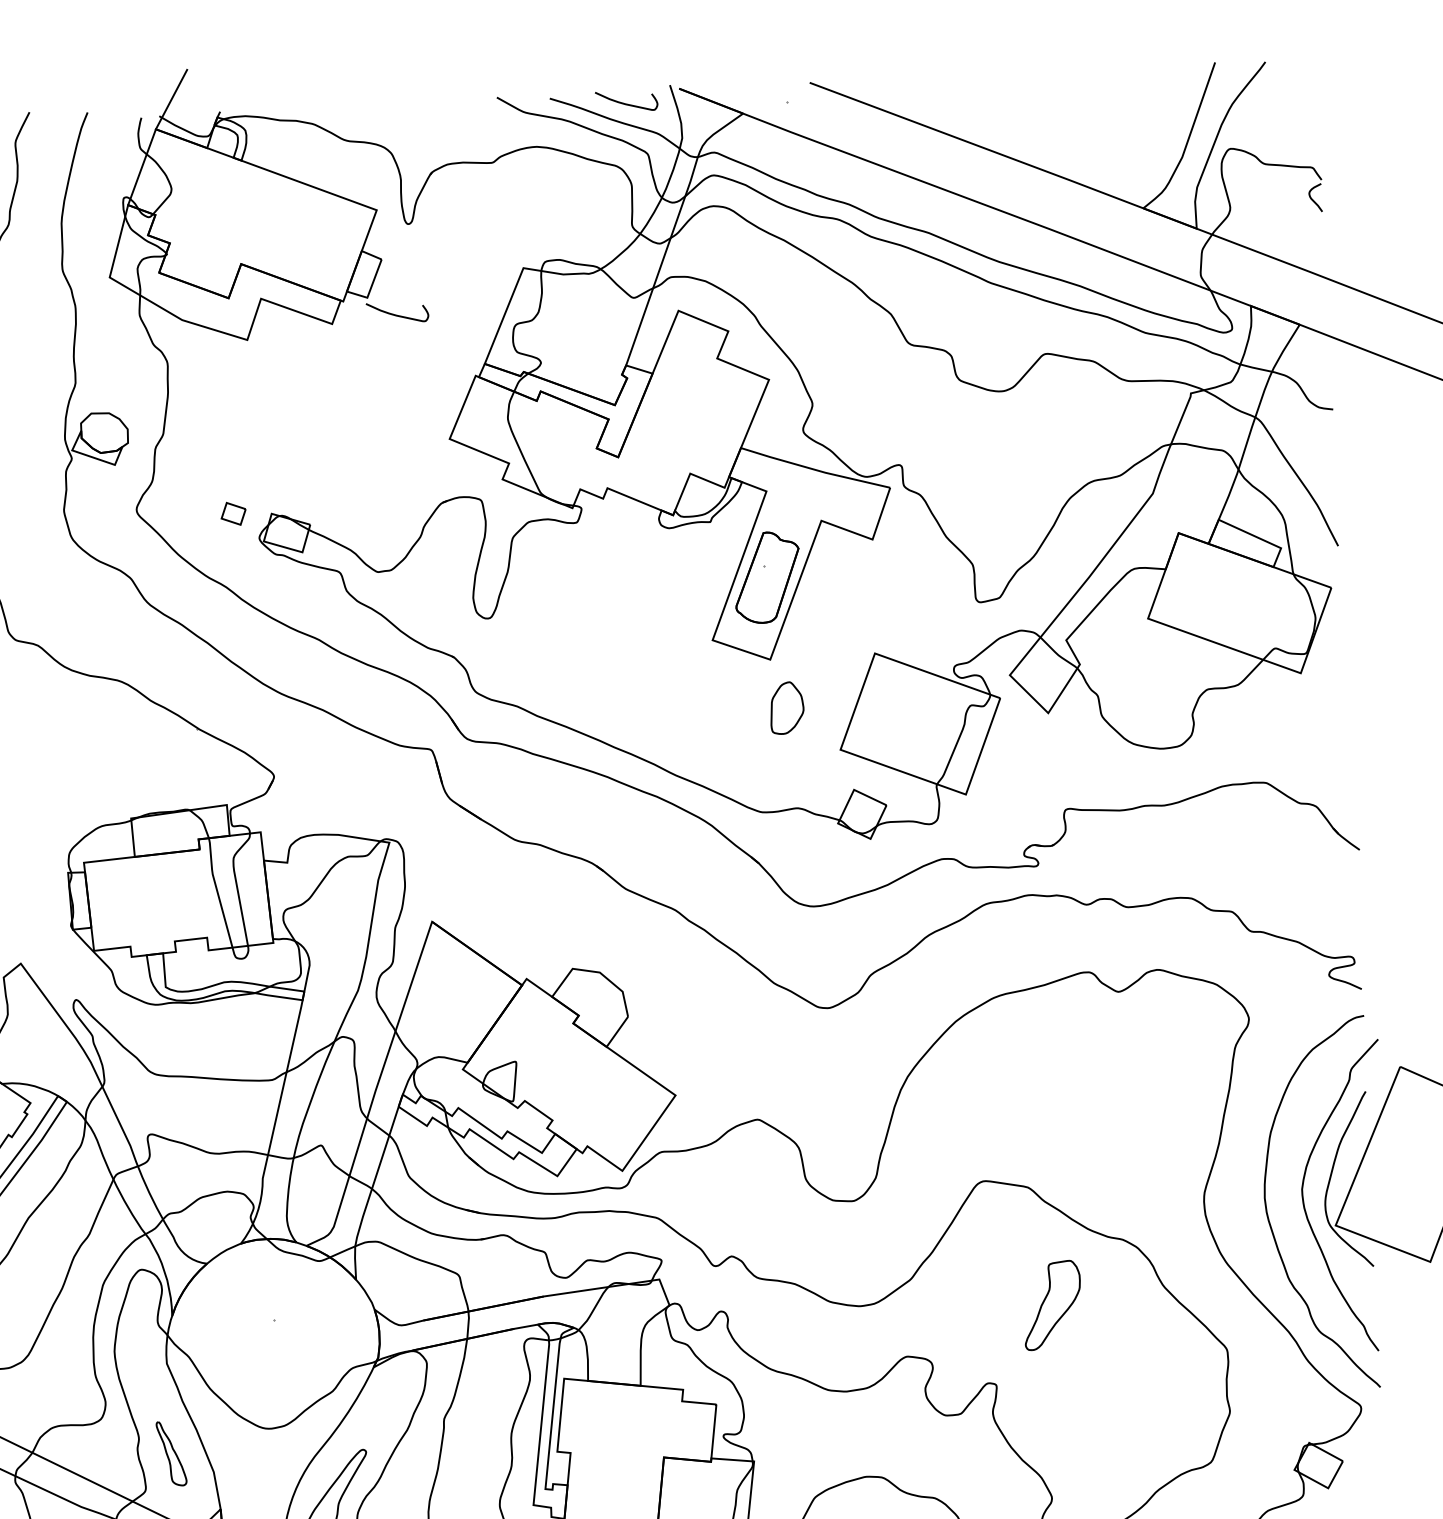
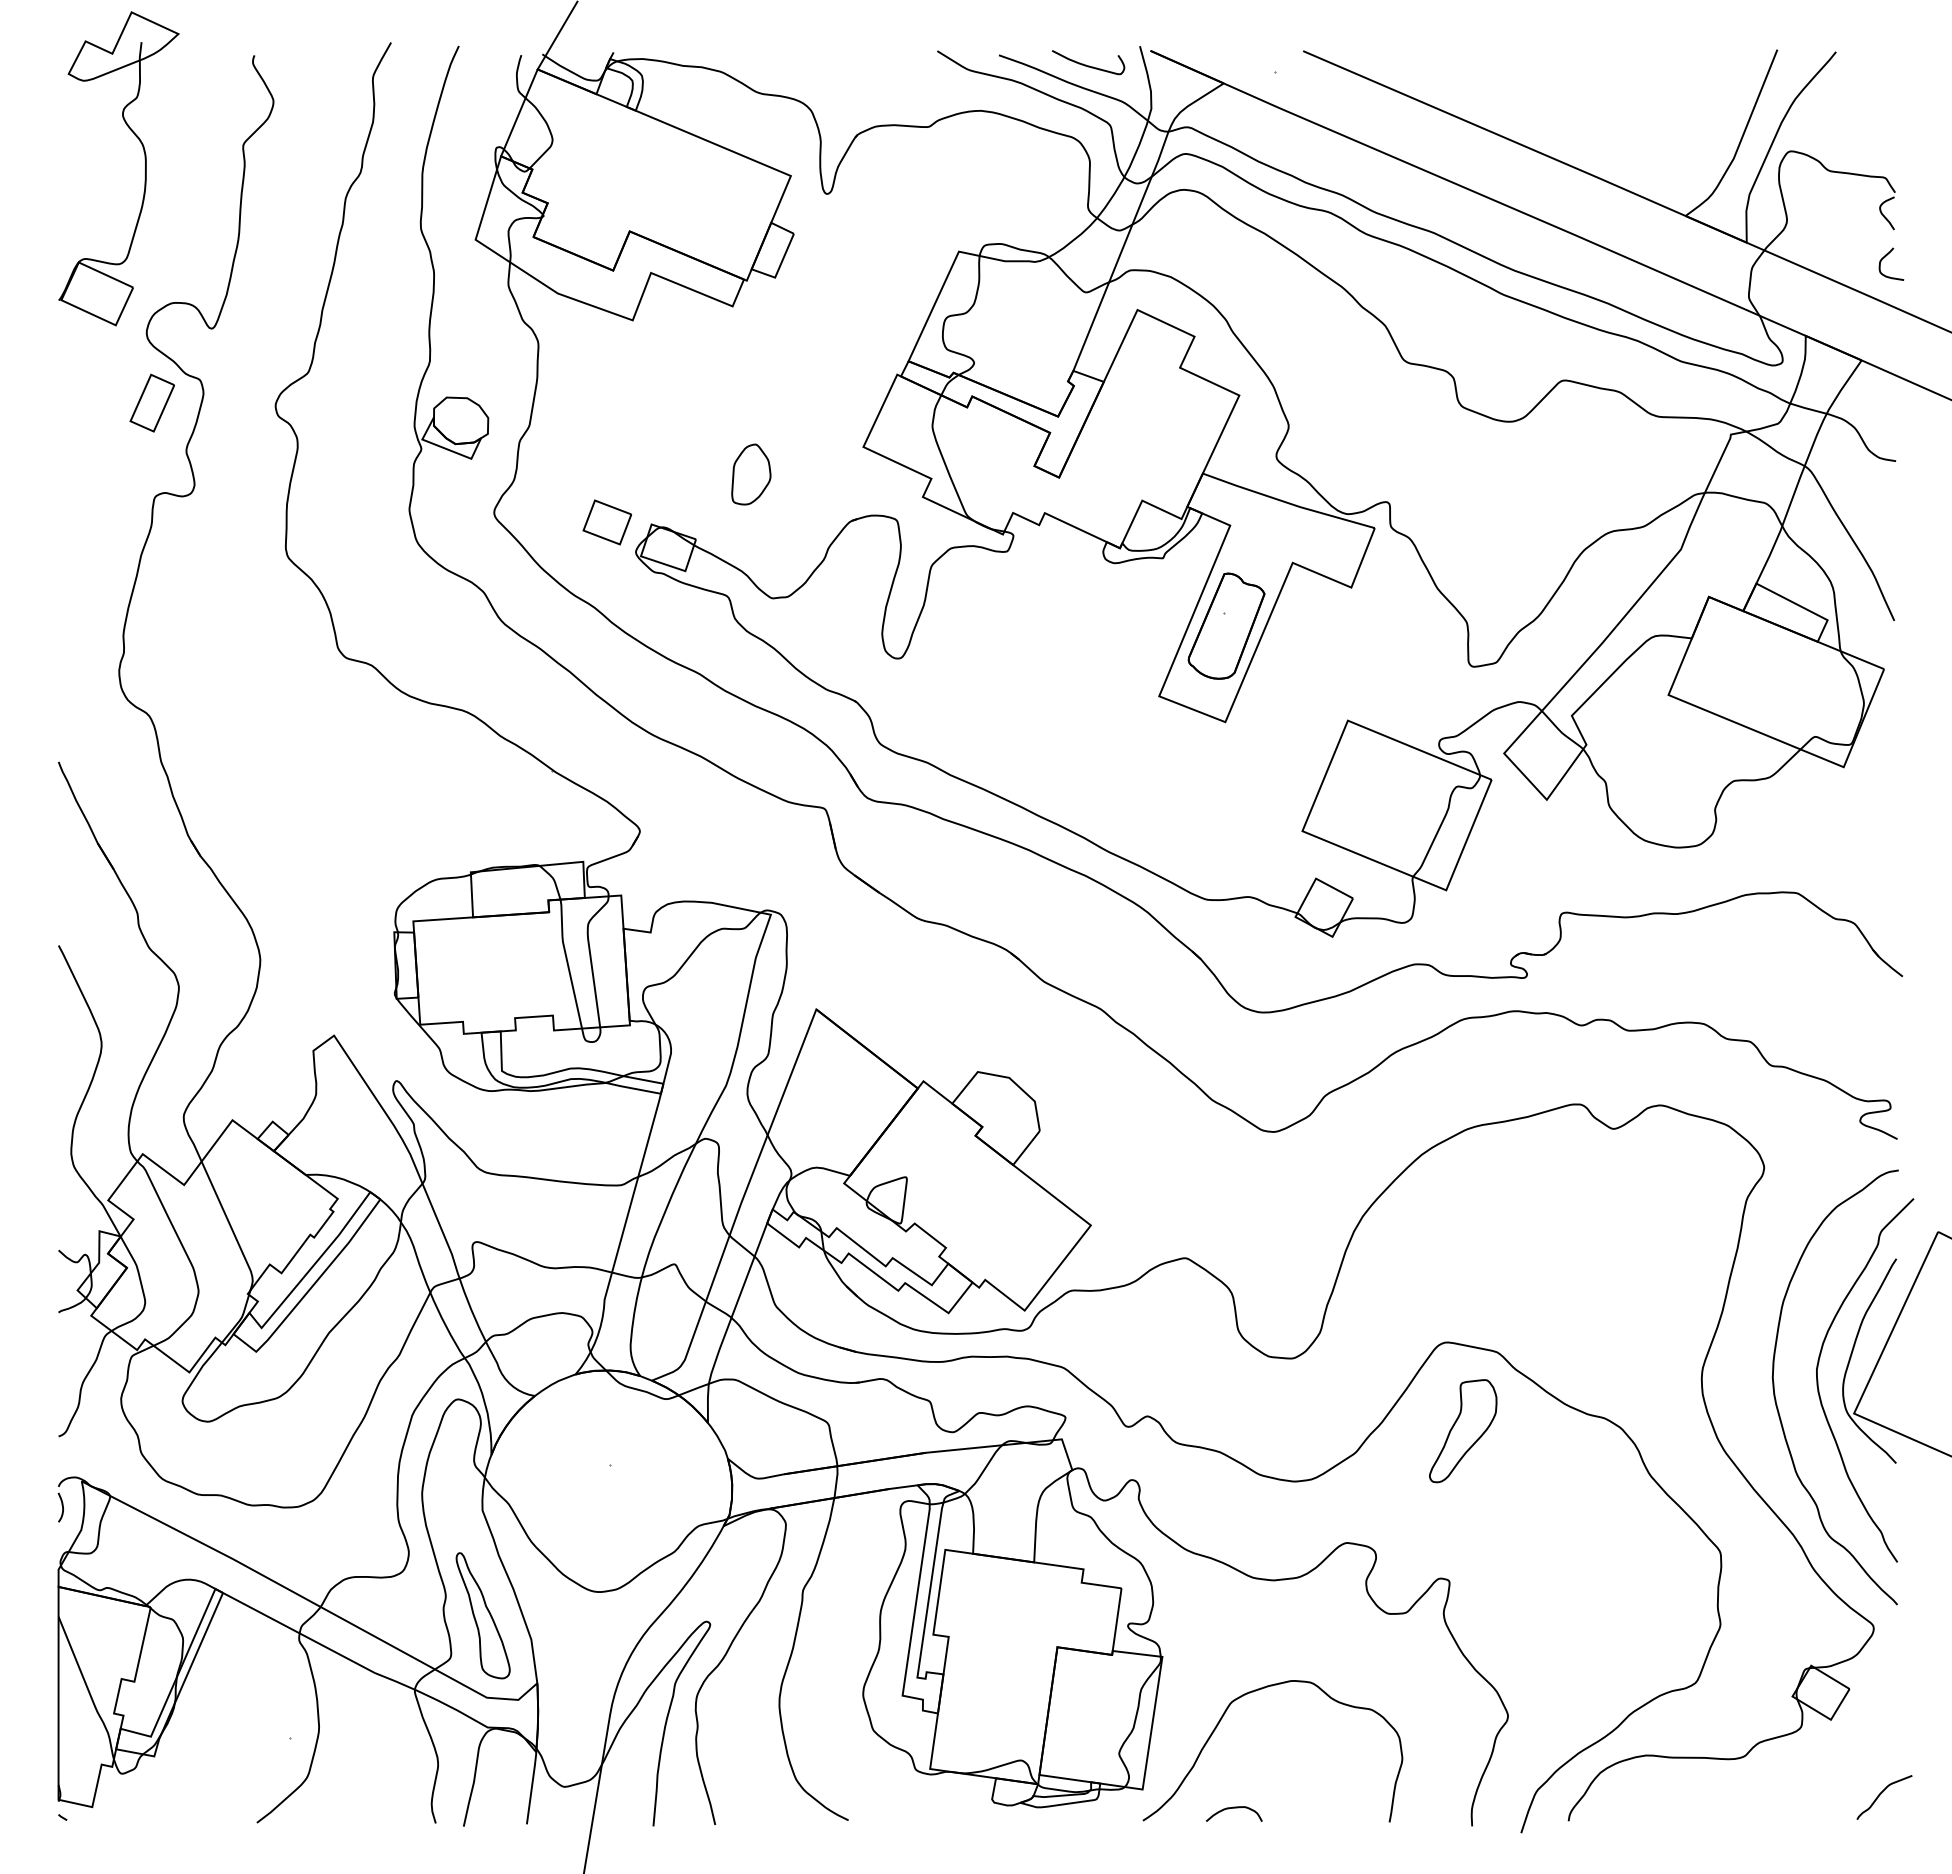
curve: (1315, 235) -> (1885, 257), added
curve: (395, 314) -> (807, 298), removed
part: (233, 513) -> (606, 522), size x1.67
part: (787, 708) -> (751, 474), moved
part: (1052, 1305) -> (1463, 1431), moved
part: (171, 1453) -> (482, 1615), size x1.67

